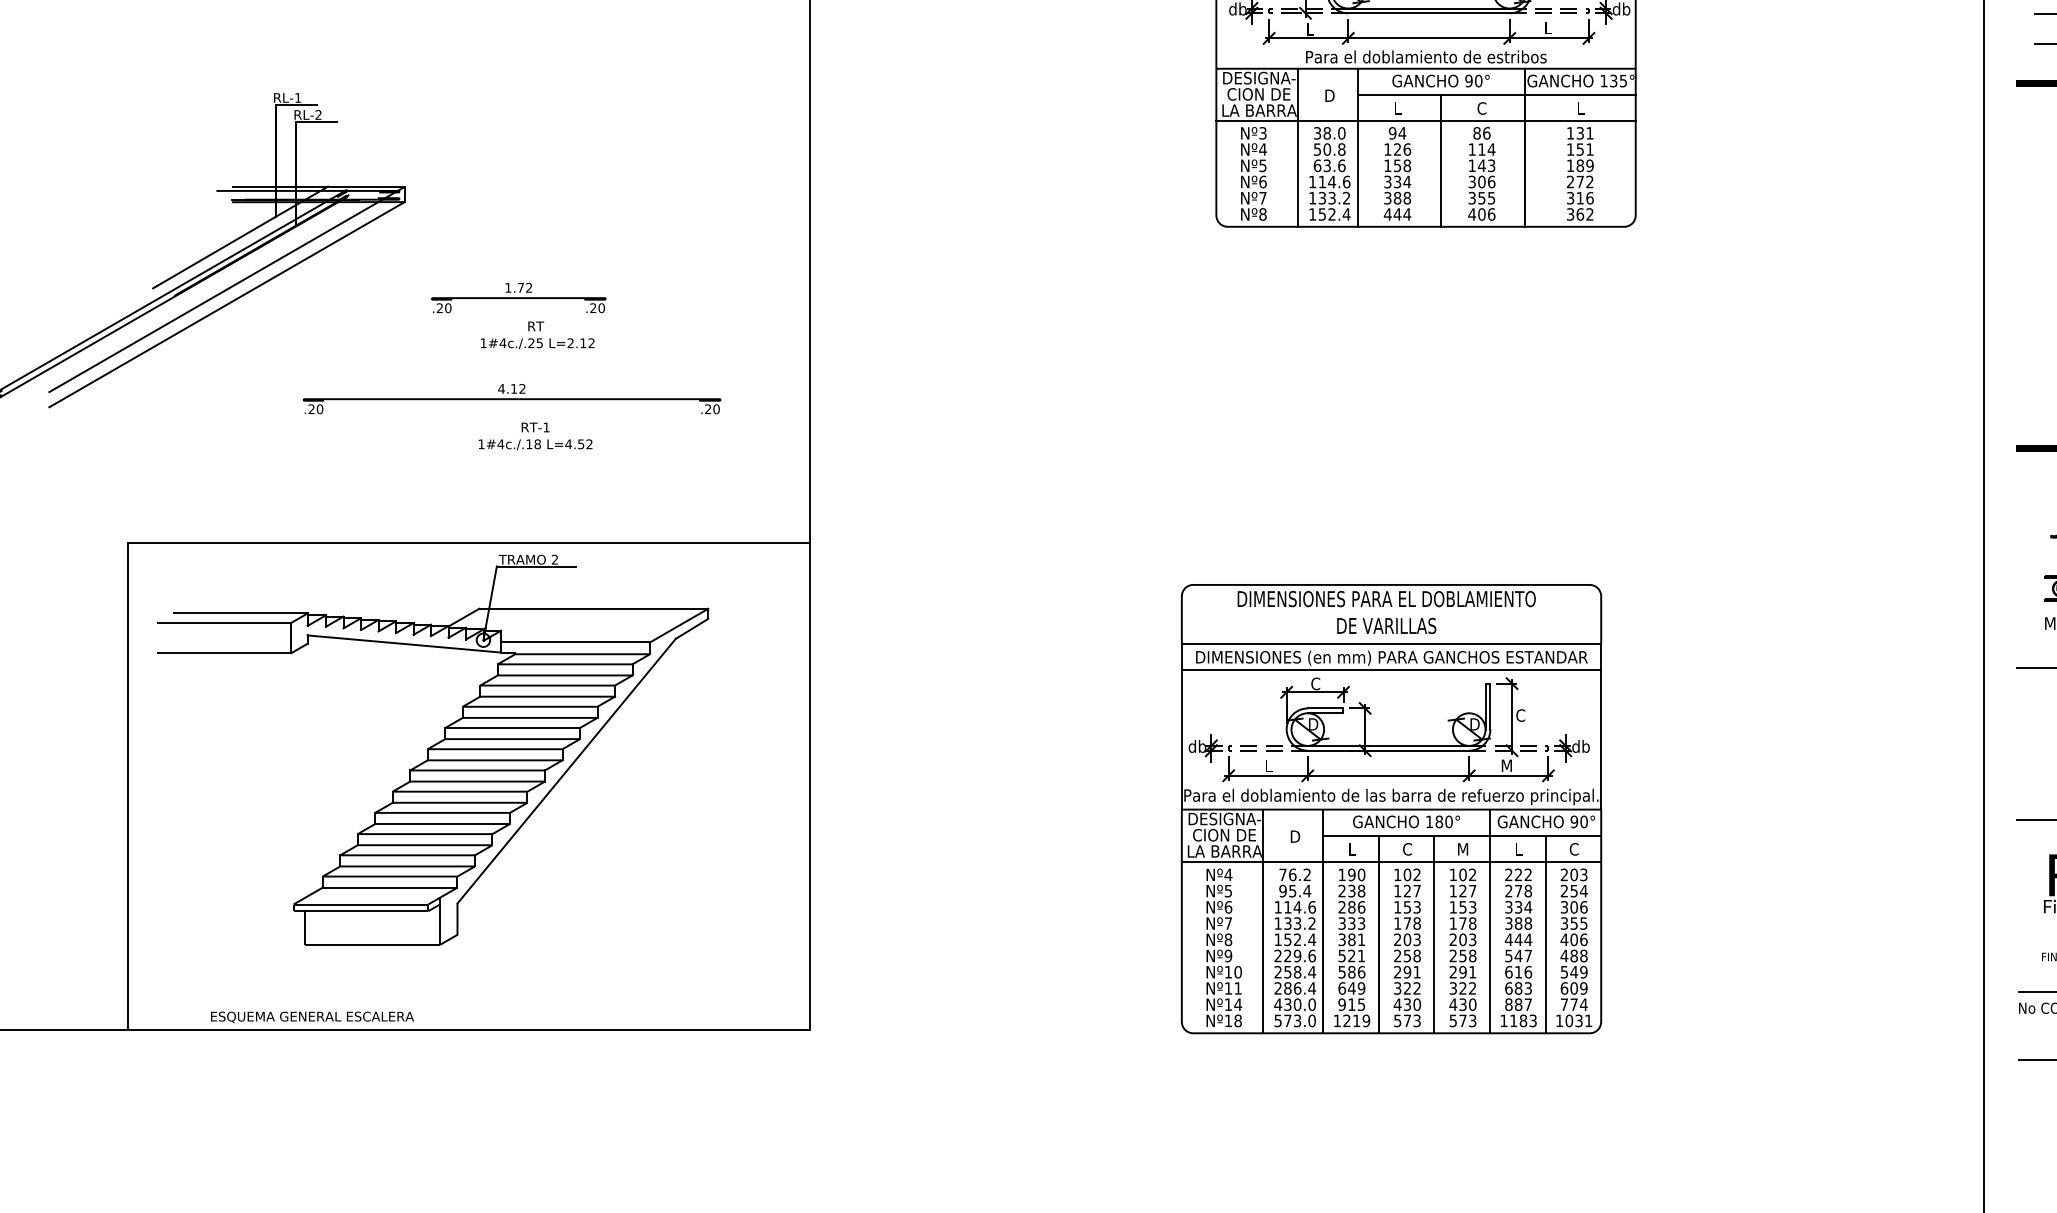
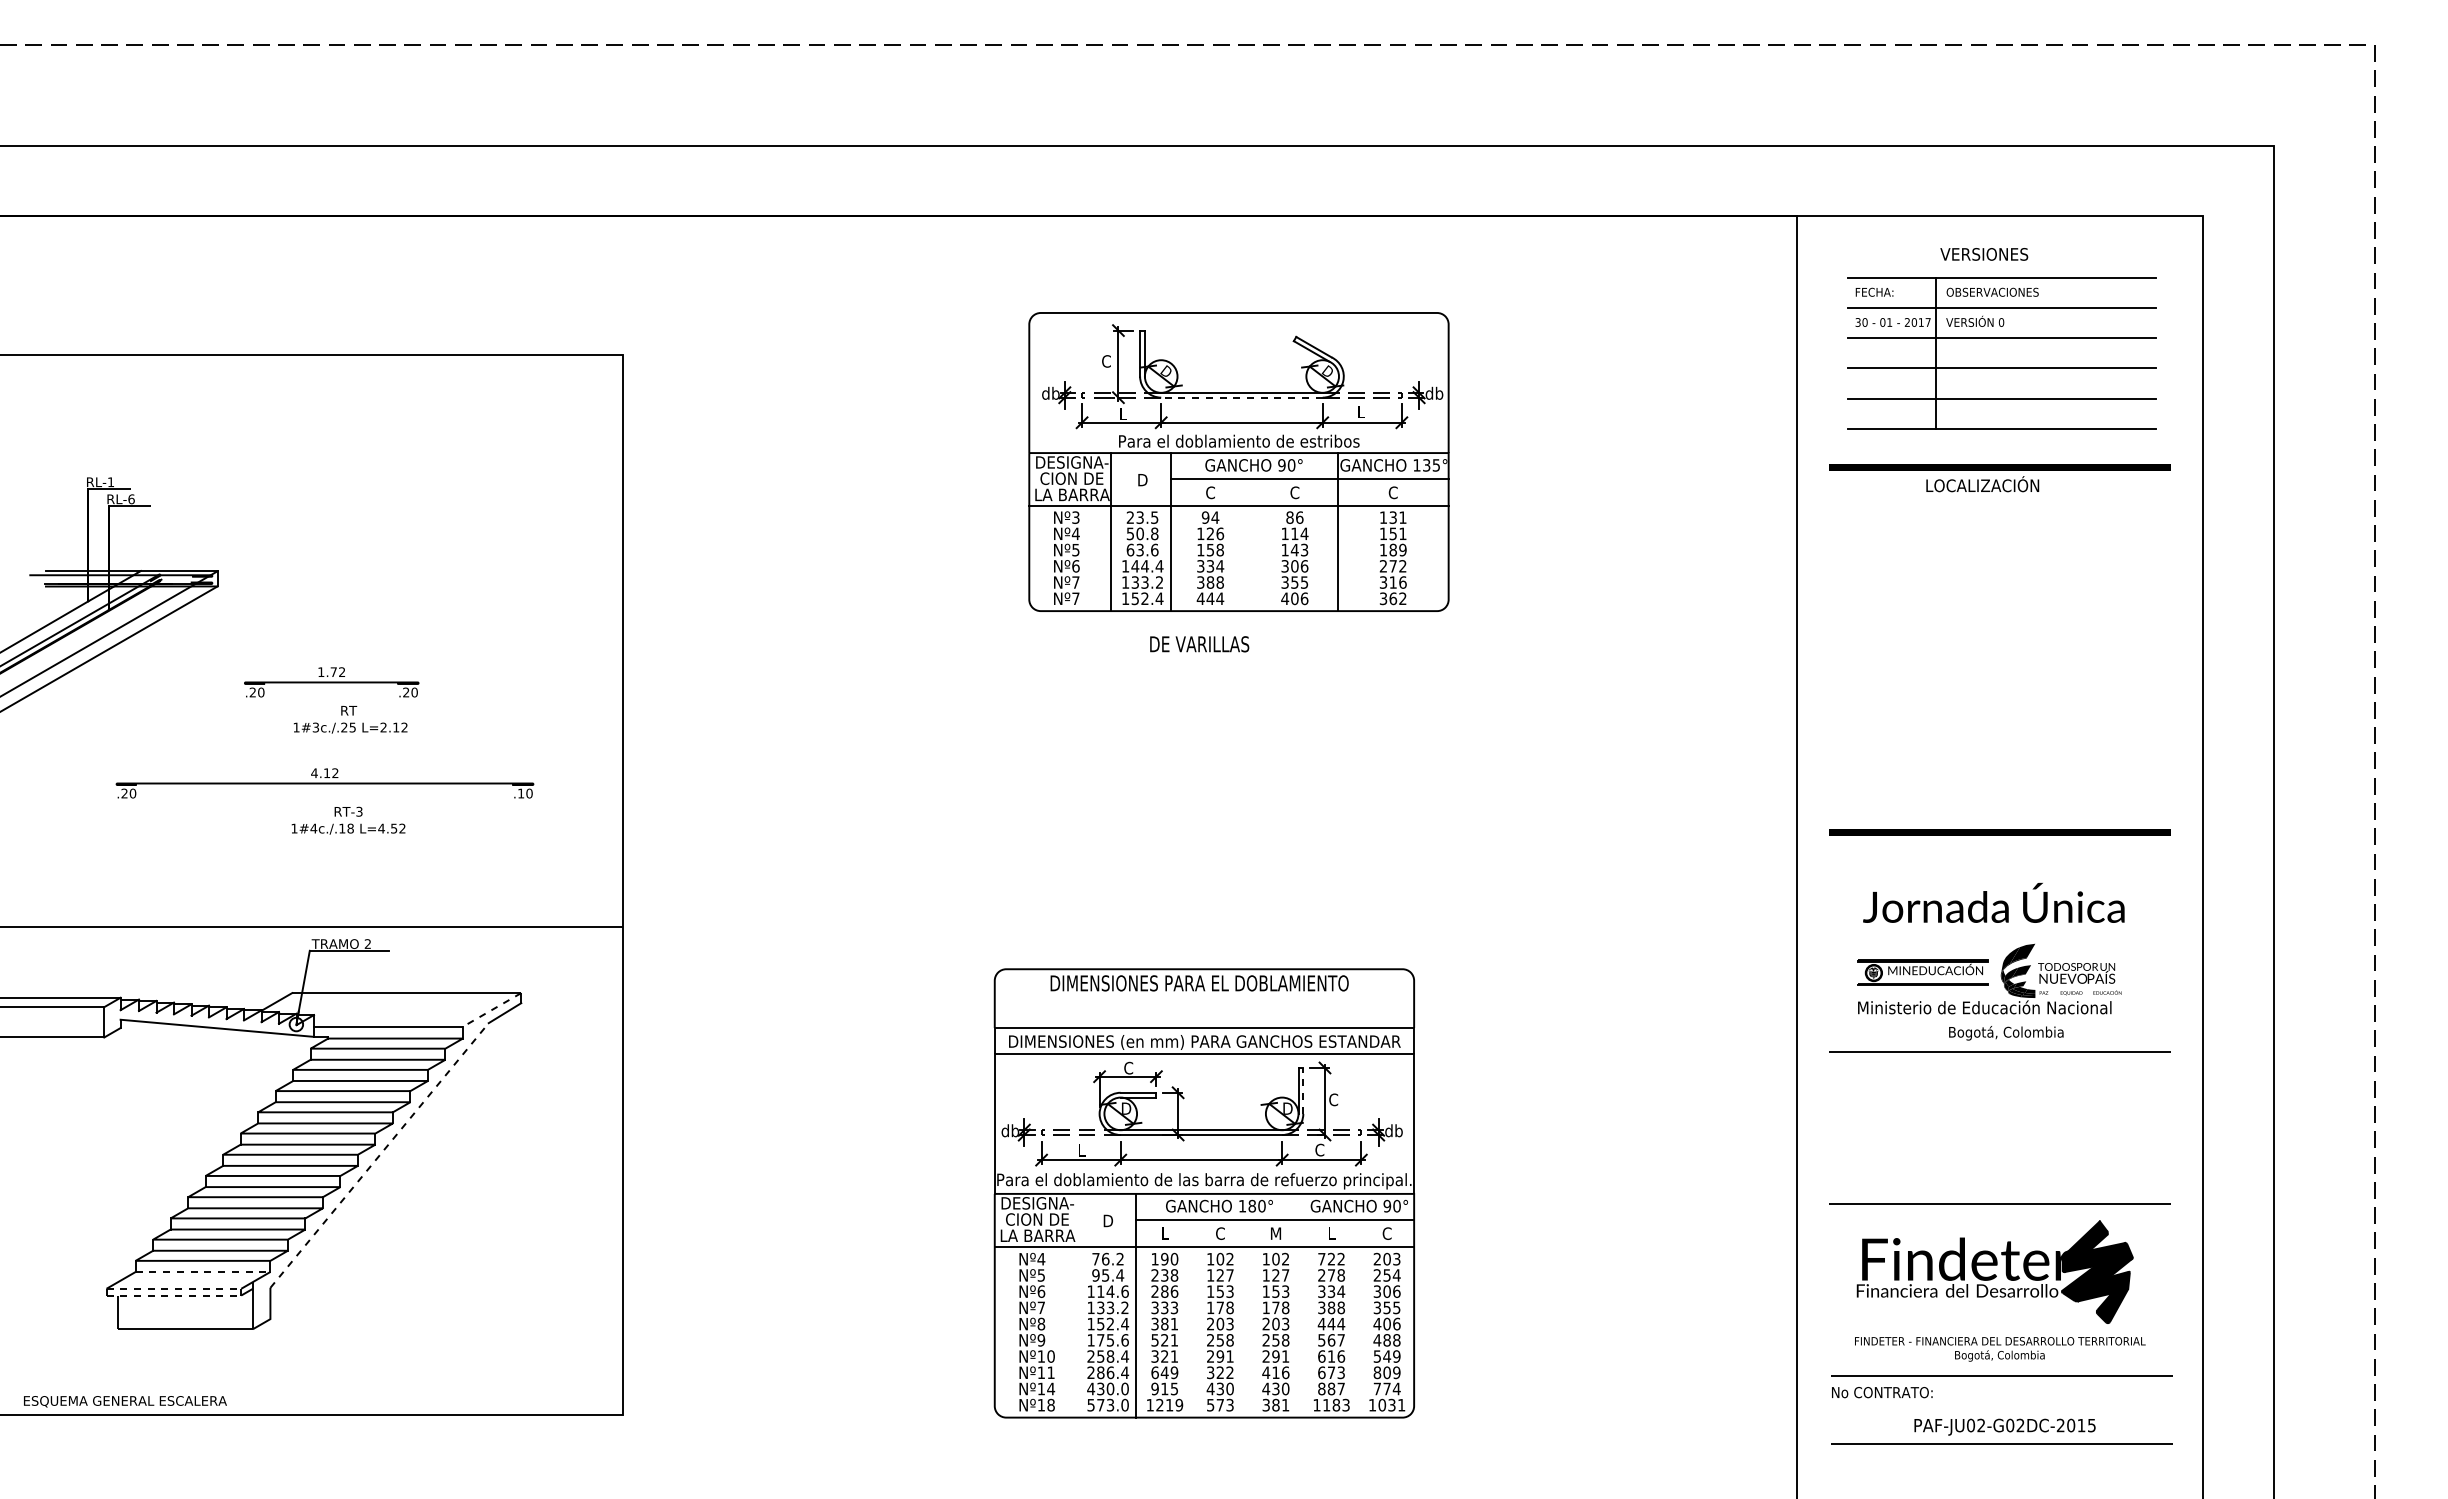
line: (1428, 13) -> (1241, 397), solid -> dashed
text: (1397, 108) -> (1210, 492), L -> C
text: (1579, 108) -> (1392, 492), L -> C
text: (318, 115) -> (131, 499), RL-2 -> RL-6
text: (1329, 133) -> (1142, 517), 38.0 -> 23.5
line: (1441, 161) -> (1254, 545), removed
text: (1334, 182) -> (1147, 566), 114.6 -> 144.4
text: (1262, 214) -> (1075, 598), Nº8 -> Nº7
text: (502, 343) -> (315, 727), 1#4c./.25 -> 1#3c./.25
text: (707, 409) -> (520, 793), .20 -> .10
text: (546, 427) -> (359, 811), RT-1 -> RT-3
line: (679, 625) -> (492, 1009), solid -> dashed
text: (1386, 626) -> (1199, 644), moved
line: (1490, 706) -> (1303, 1090), solid -> dashed
text: (1506, 765) -> (1319, 1149), M -> C
line: (566, 771) -> (379, 1155), solid -> dashed
text: (1508, 874) -> (1321, 1258), 222 -> 722
line: (390, 887) -> (203, 1271), solid -> dashed
line: (361, 904) -> (174, 1288), solid -> dashed
line: (361, 911) -> (174, 1295), solid -> dashed
line: (1263, 921) -> (1076, 1305), removed
line: (1489, 921) -> (1302, 1305), removed
line: (1378, 934) -> (1191, 1318), removed
line: (1434, 934) -> (1247, 1318), removed
line: (1545, 934) -> (1358, 1318), removed
text: (1287, 956) -> (1100, 1340), 229.6 -> 175.6
text: (1518, 956) -> (1331, 1340), 547 -> 567
text: (1351, 972) -> (1164, 1356), 586 -> 321
text: (1462, 988) -> (1275, 1372), 322 -> 416
text: (1518, 988) -> (1331, 1372), 683 -> 673
text: (1564, 988) -> (1377, 1372), 609 -> 809
text: (1463, 1020) -> (1276, 1404), 573 -> 381

